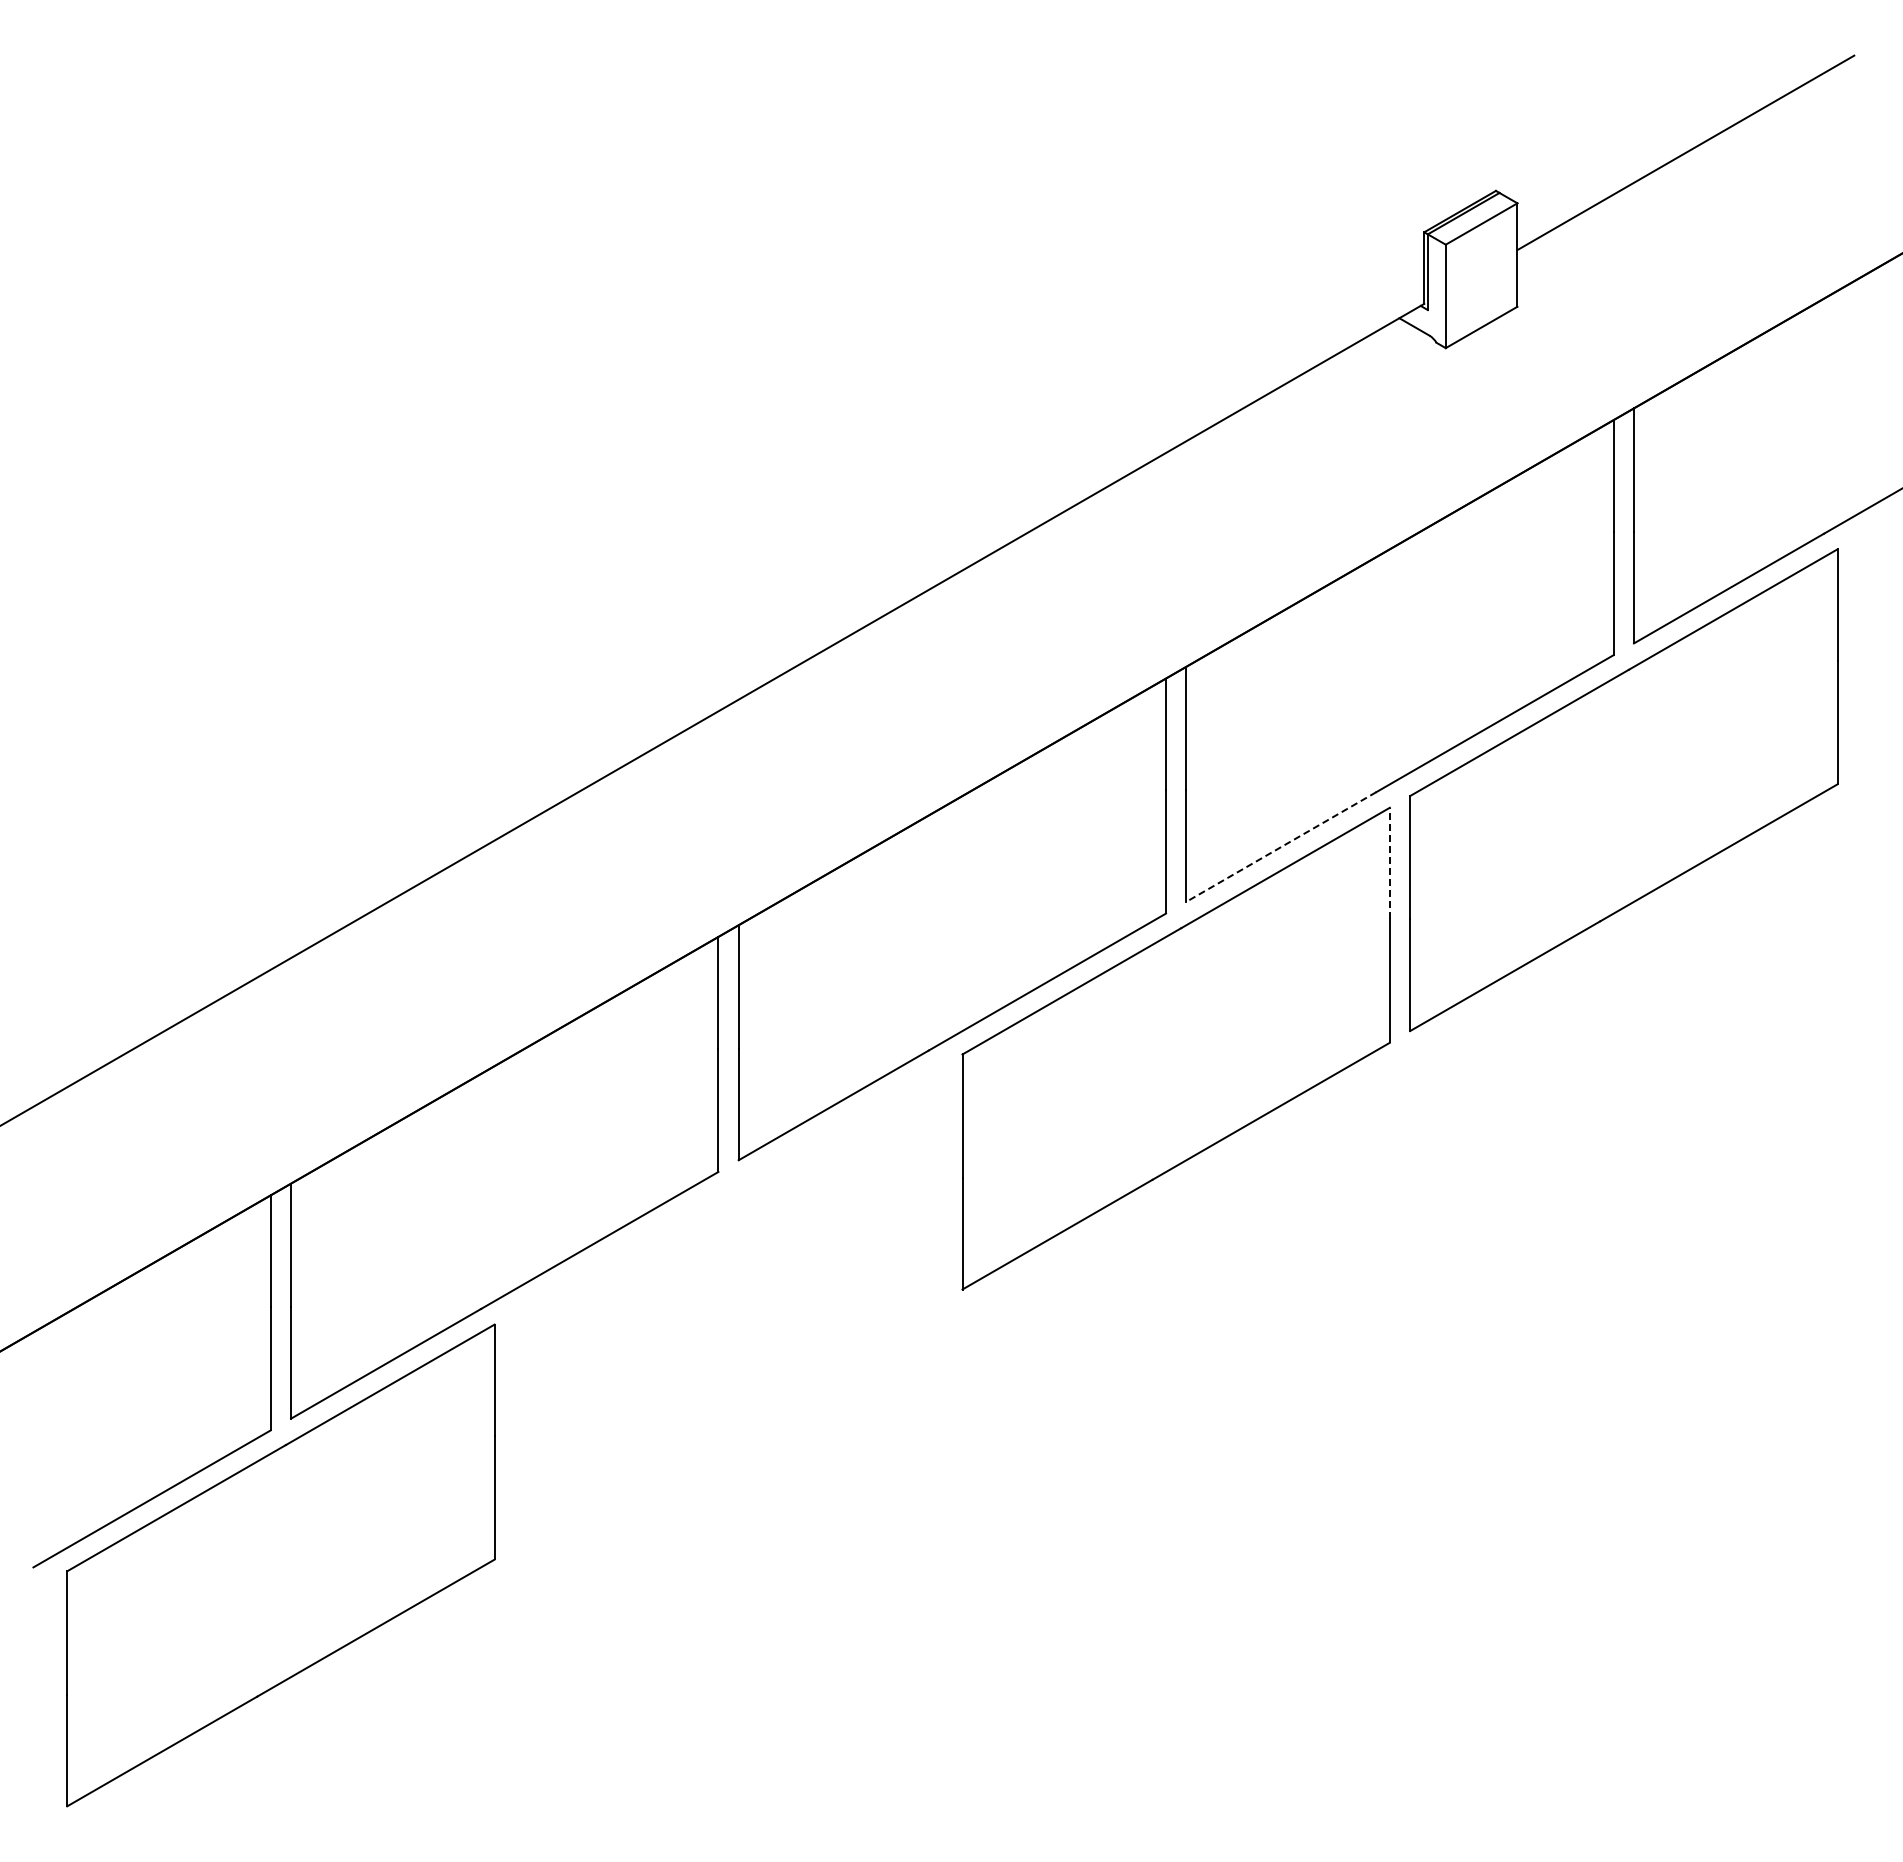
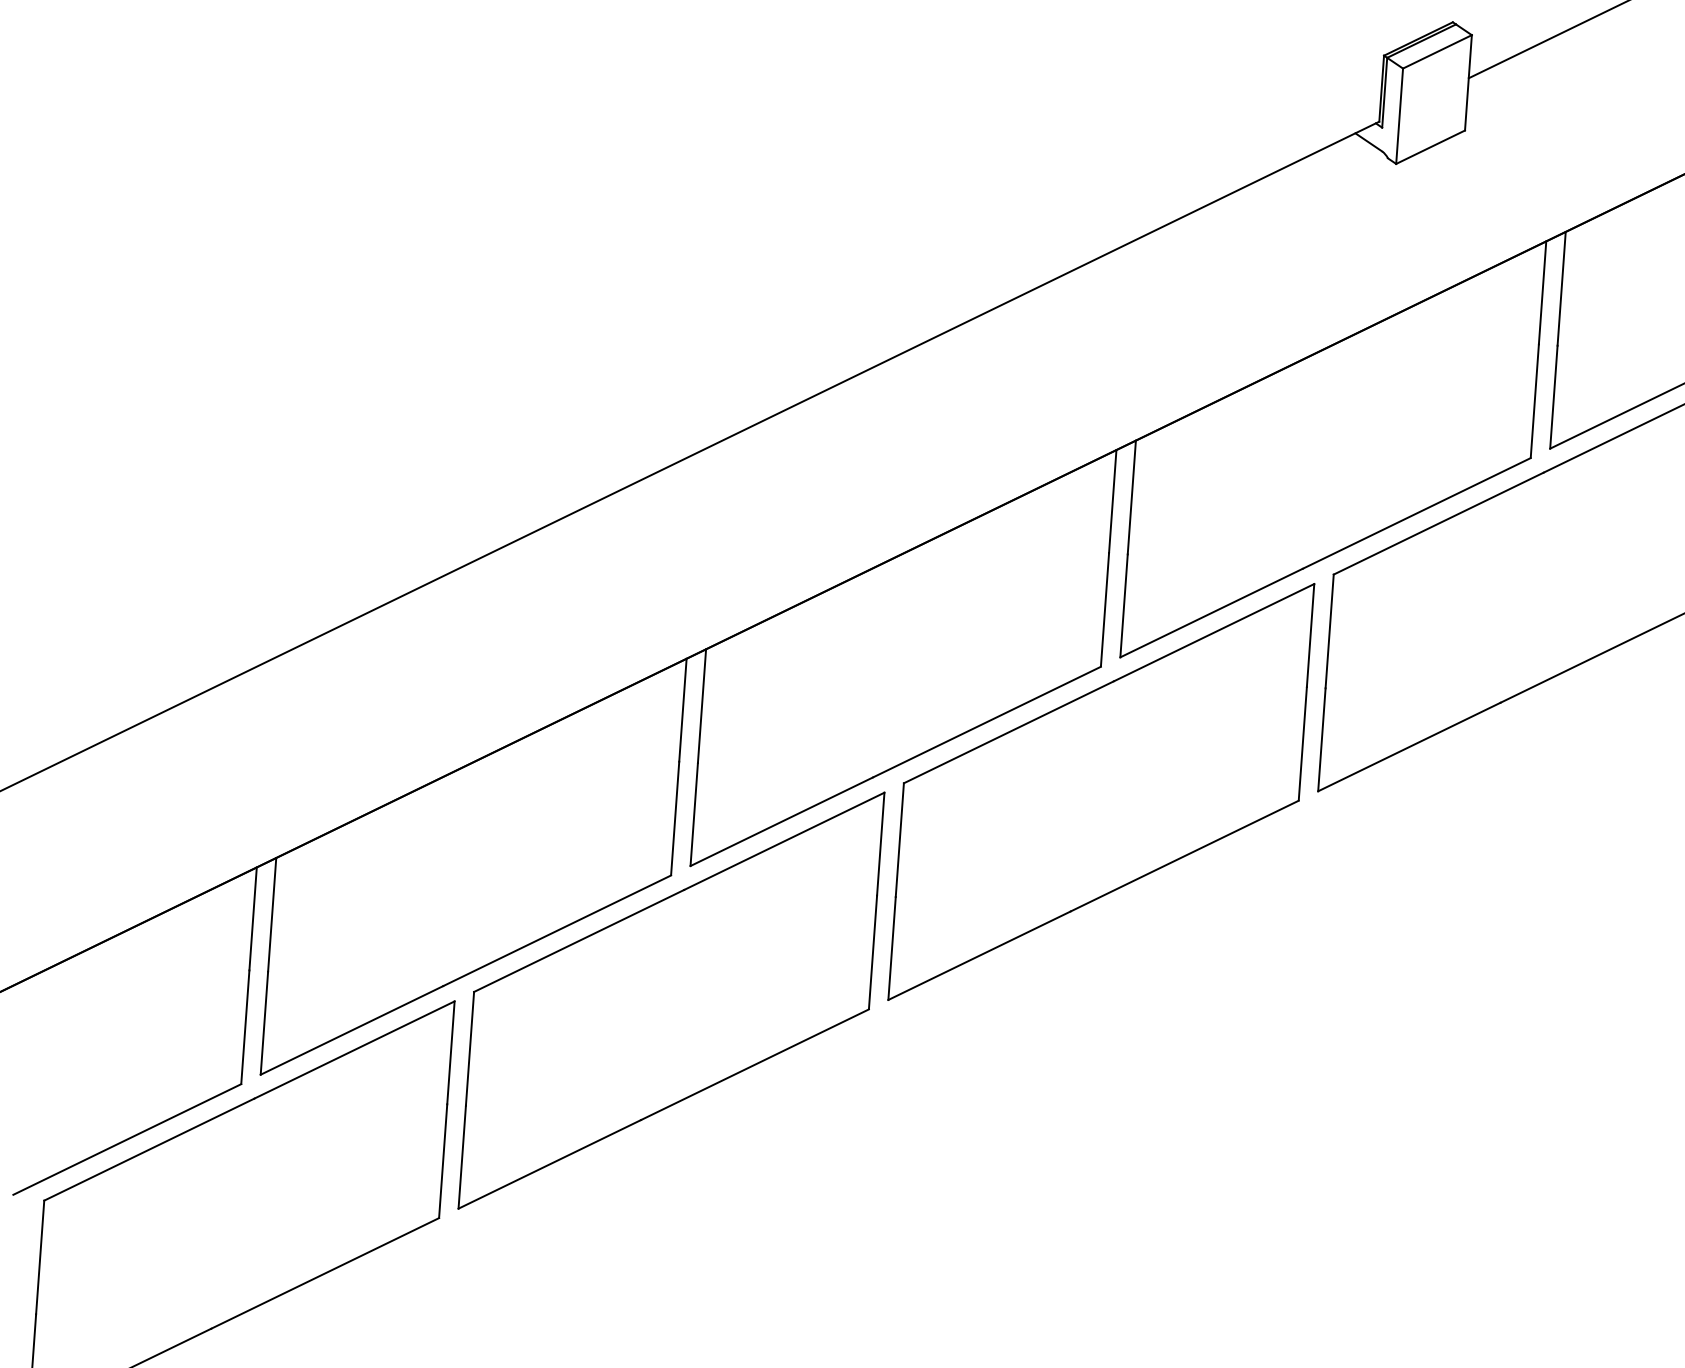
line: (1281, 847) -> (1211, 613), dashed -> solid
line: (1389, 863) -> (1310, 635), dashed -> solid
part: (728, 1306) -> (671, 1000), added

